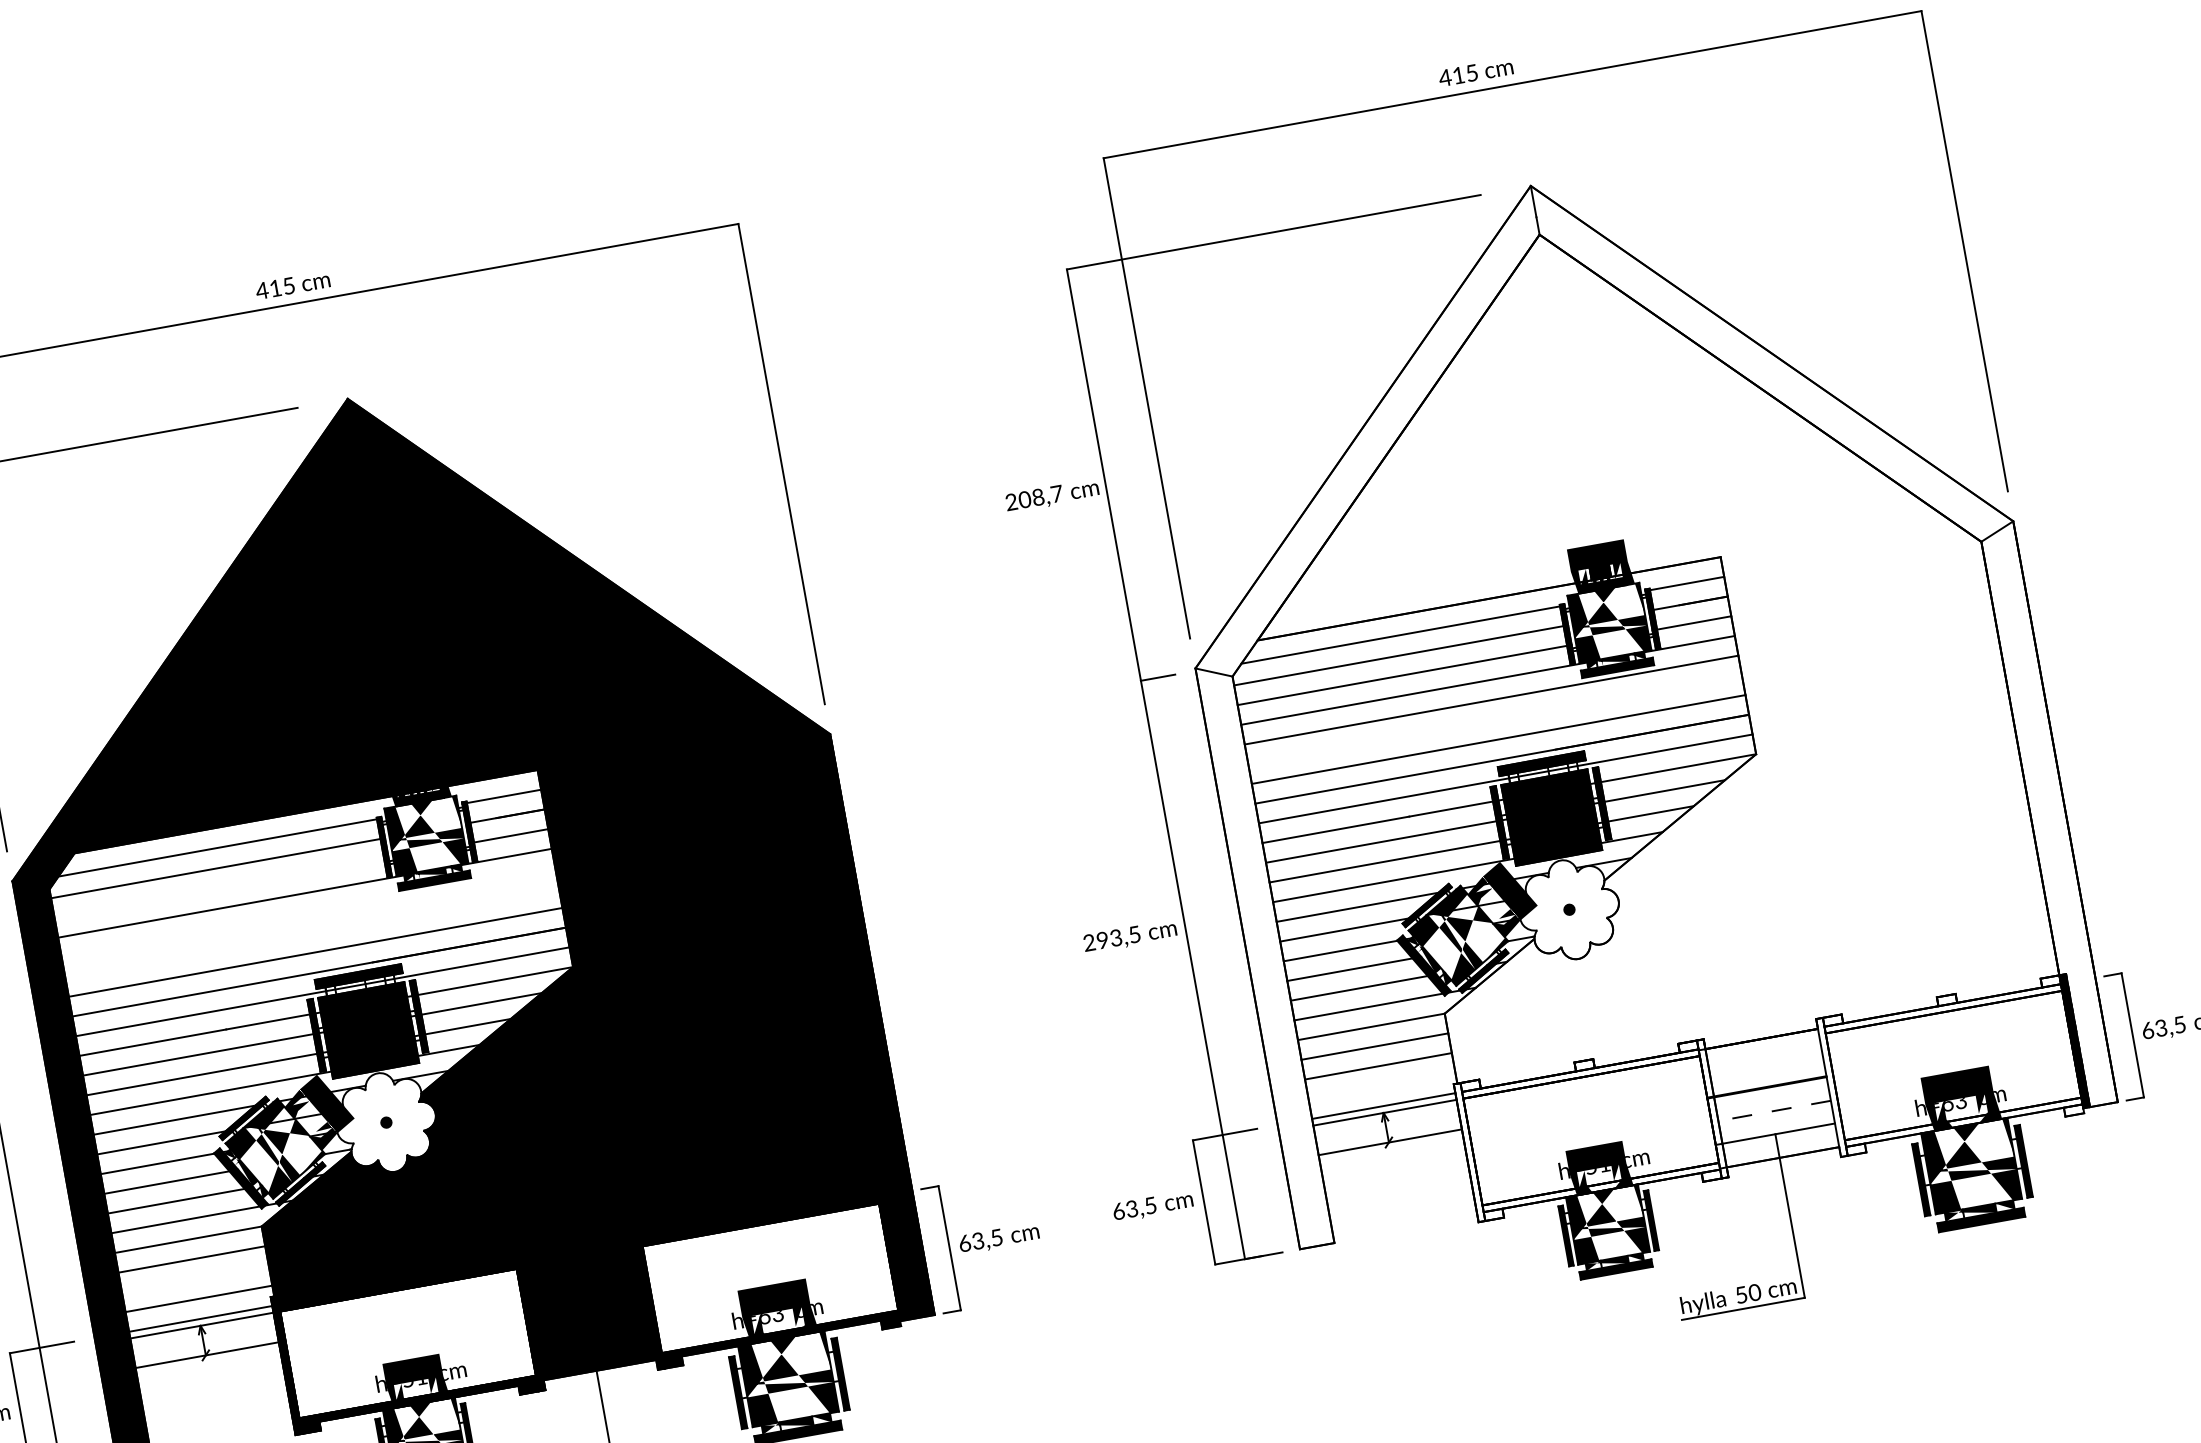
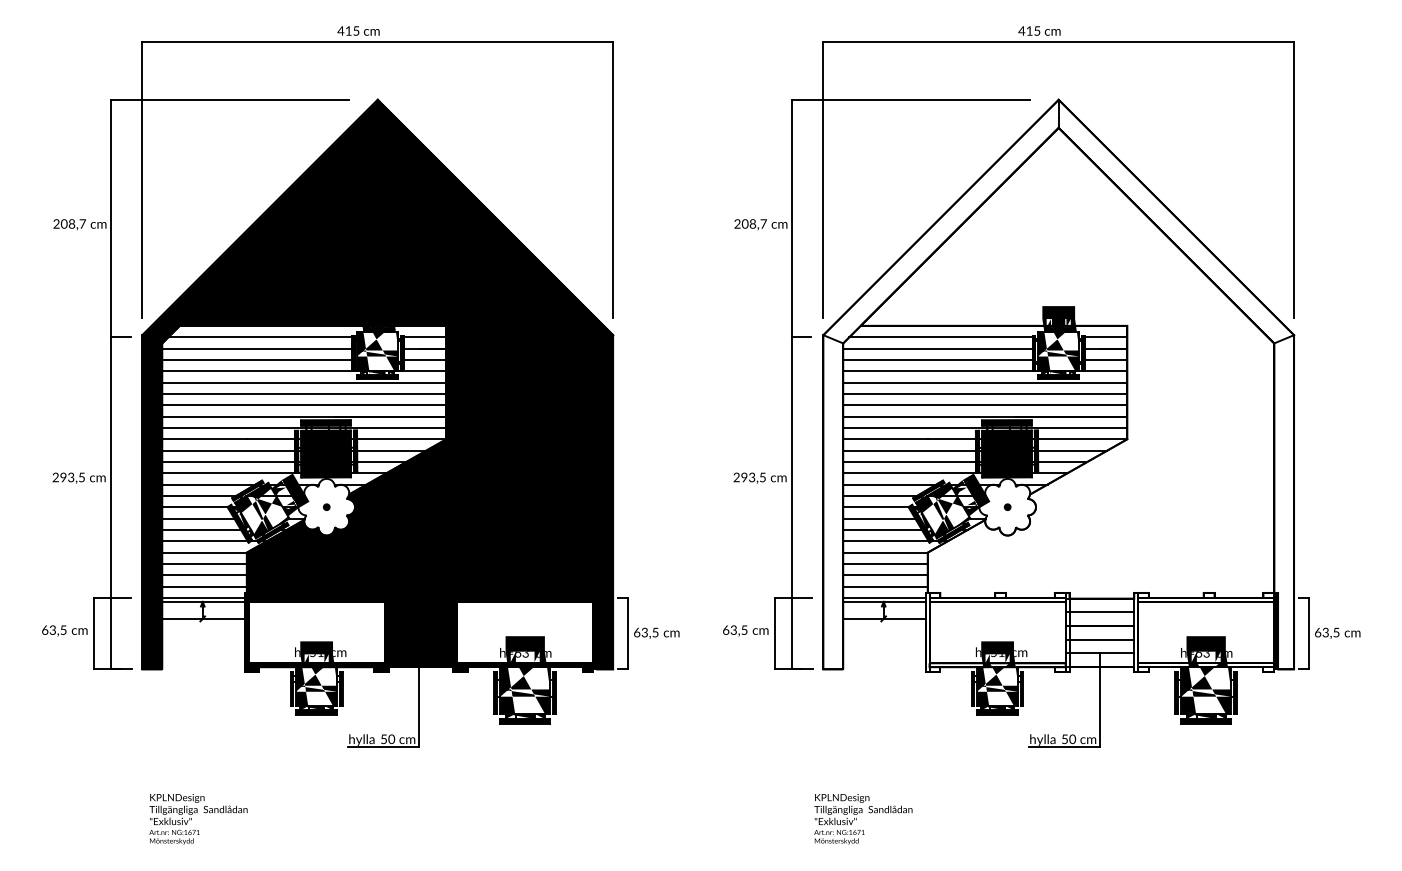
line: (1495, 719) -> (985, 393), added
line: (221, 887) -> (258, 359), added
line: (308, 912) -> (304, 382), added
line: (312, 931) -> (304, 393), added
line: (1761, 1063) -> (1099, 612), added
line: (1381, 1085) -> (885, 586), added
line: (1770, 1110) -> (1099, 639), dashed -> solid
line: (195, 1279) -> (204, 575), added

